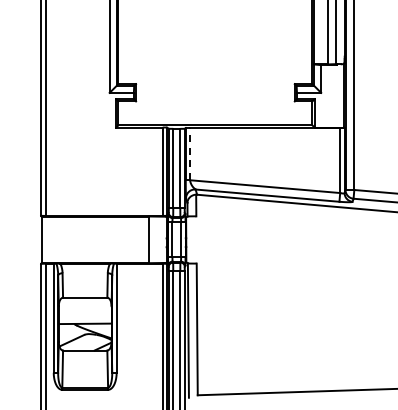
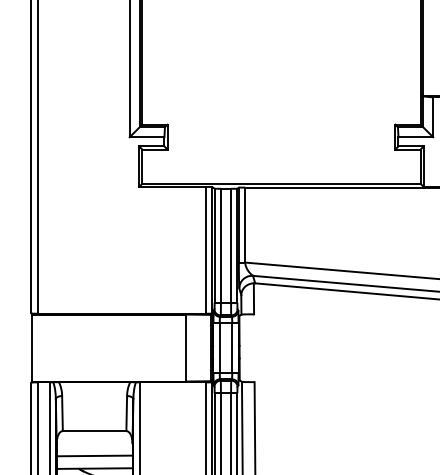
line: (190, 153) -> (245, 224), dashed -> solid
line: (84, 314) -> (93, 455), added

